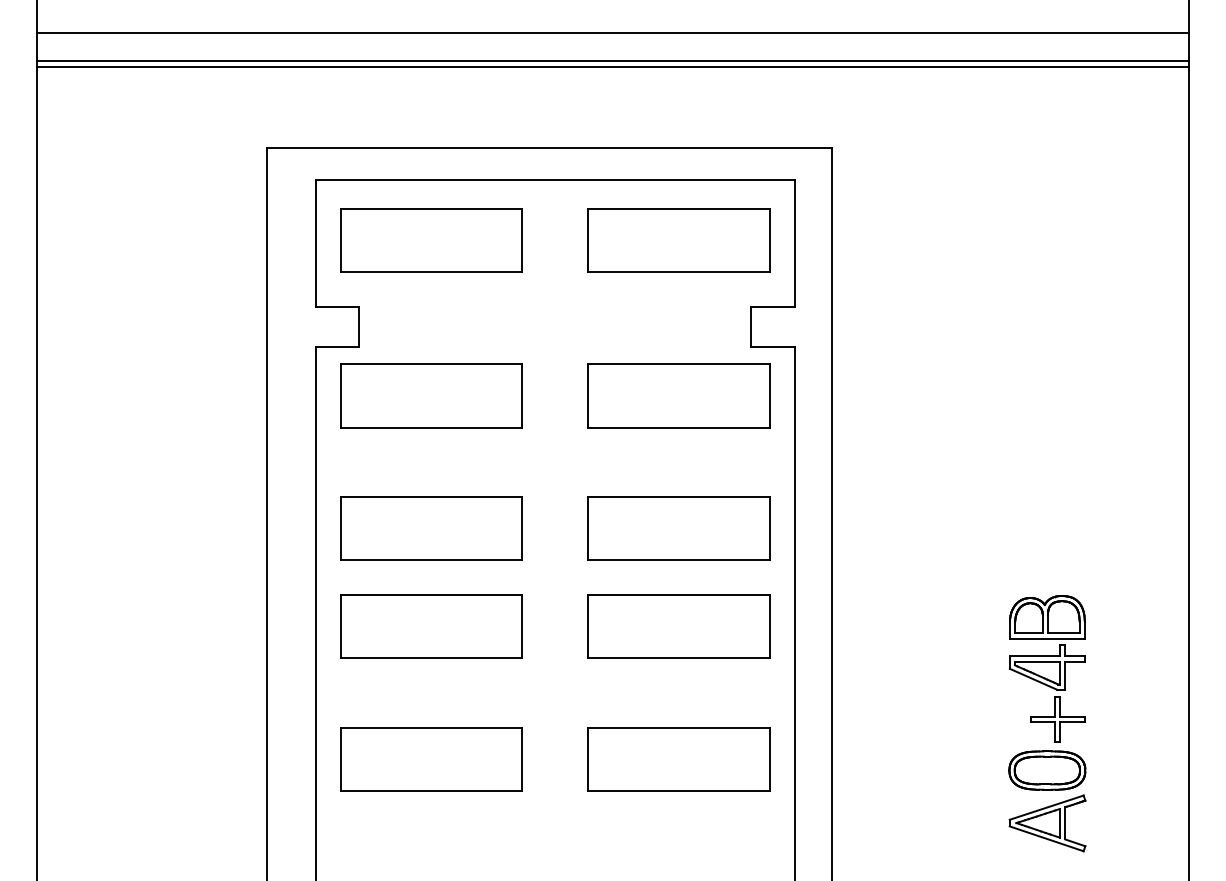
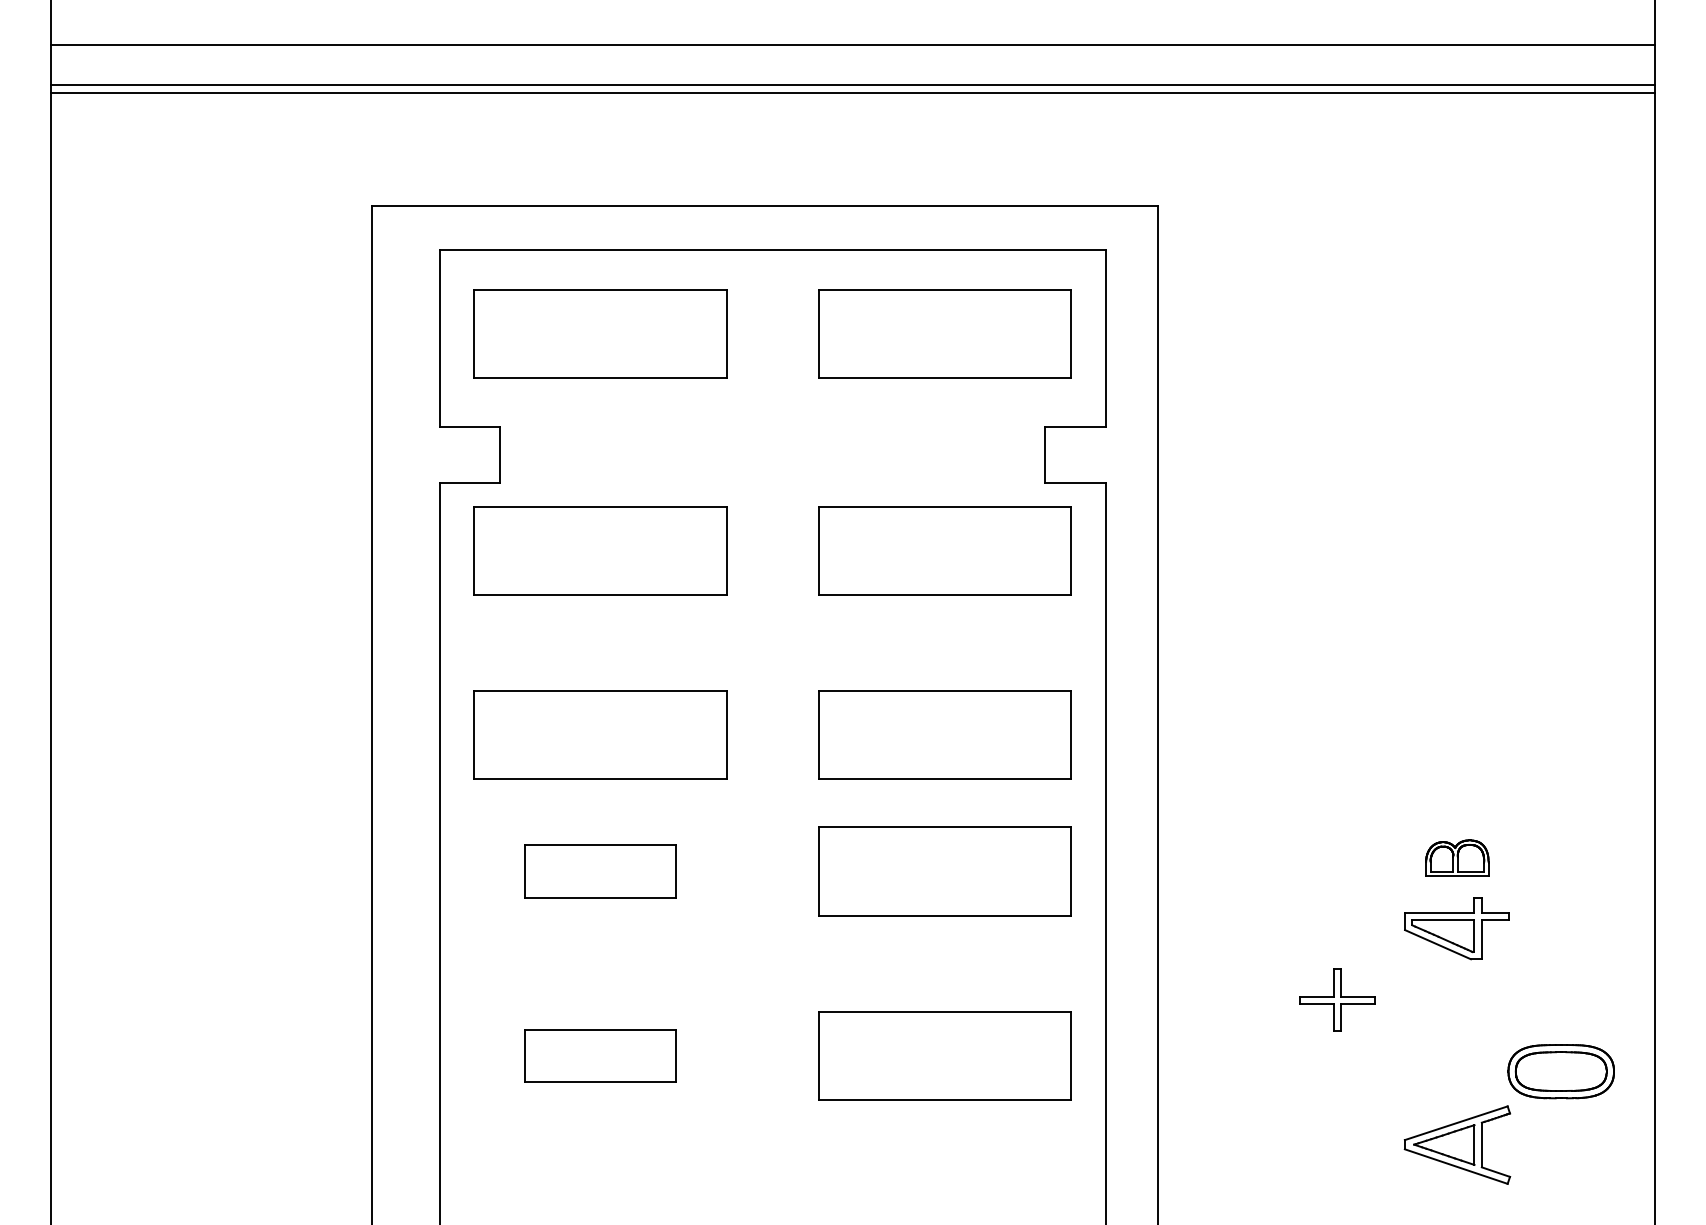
part: (1047, 616) -> (1457, 857), size x0.6
part: (431, 626) -> (600, 871), size x0.6
part: (1057, 718) -> (1337, 999), moved
part: (431, 758) -> (600, 1055), size x0.6
part: (1046, 770) -> (1560, 1071), moved

